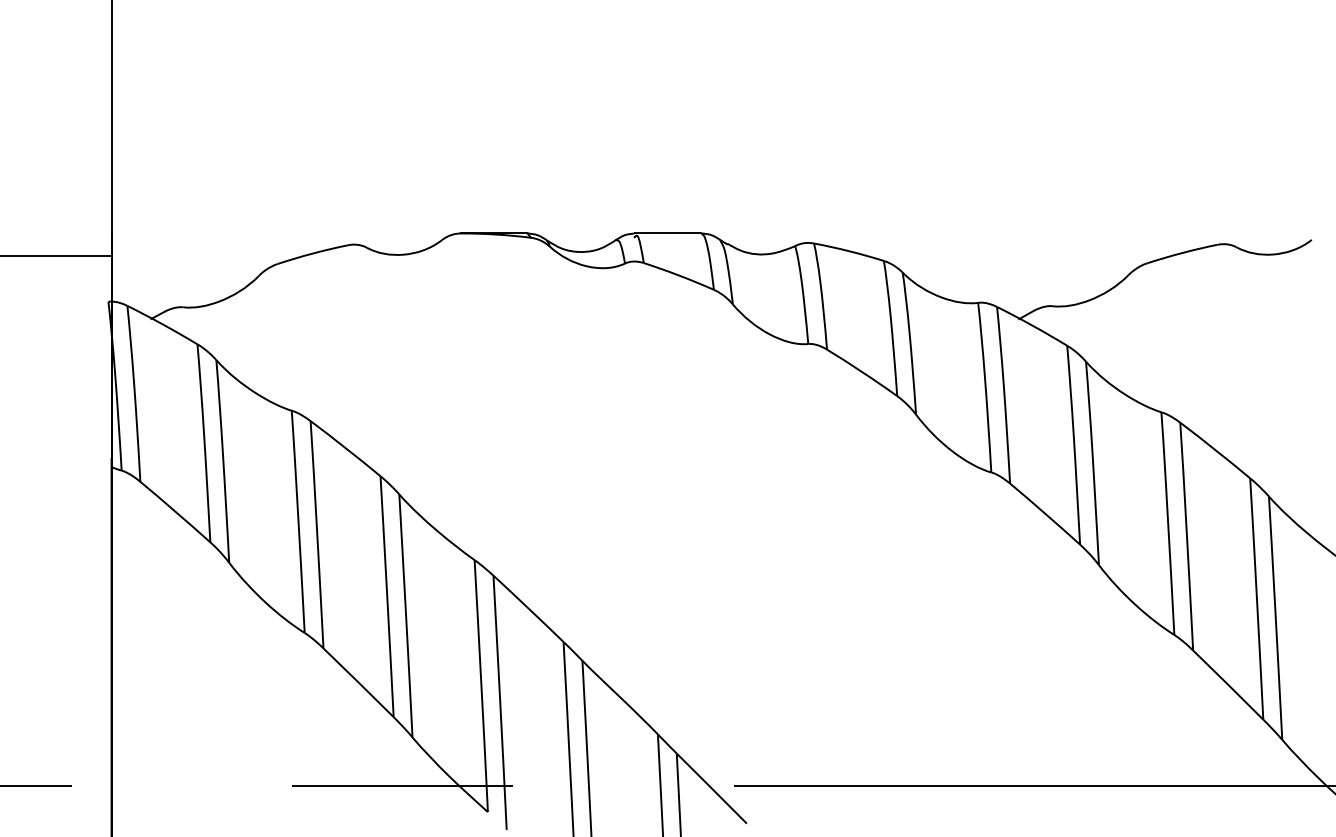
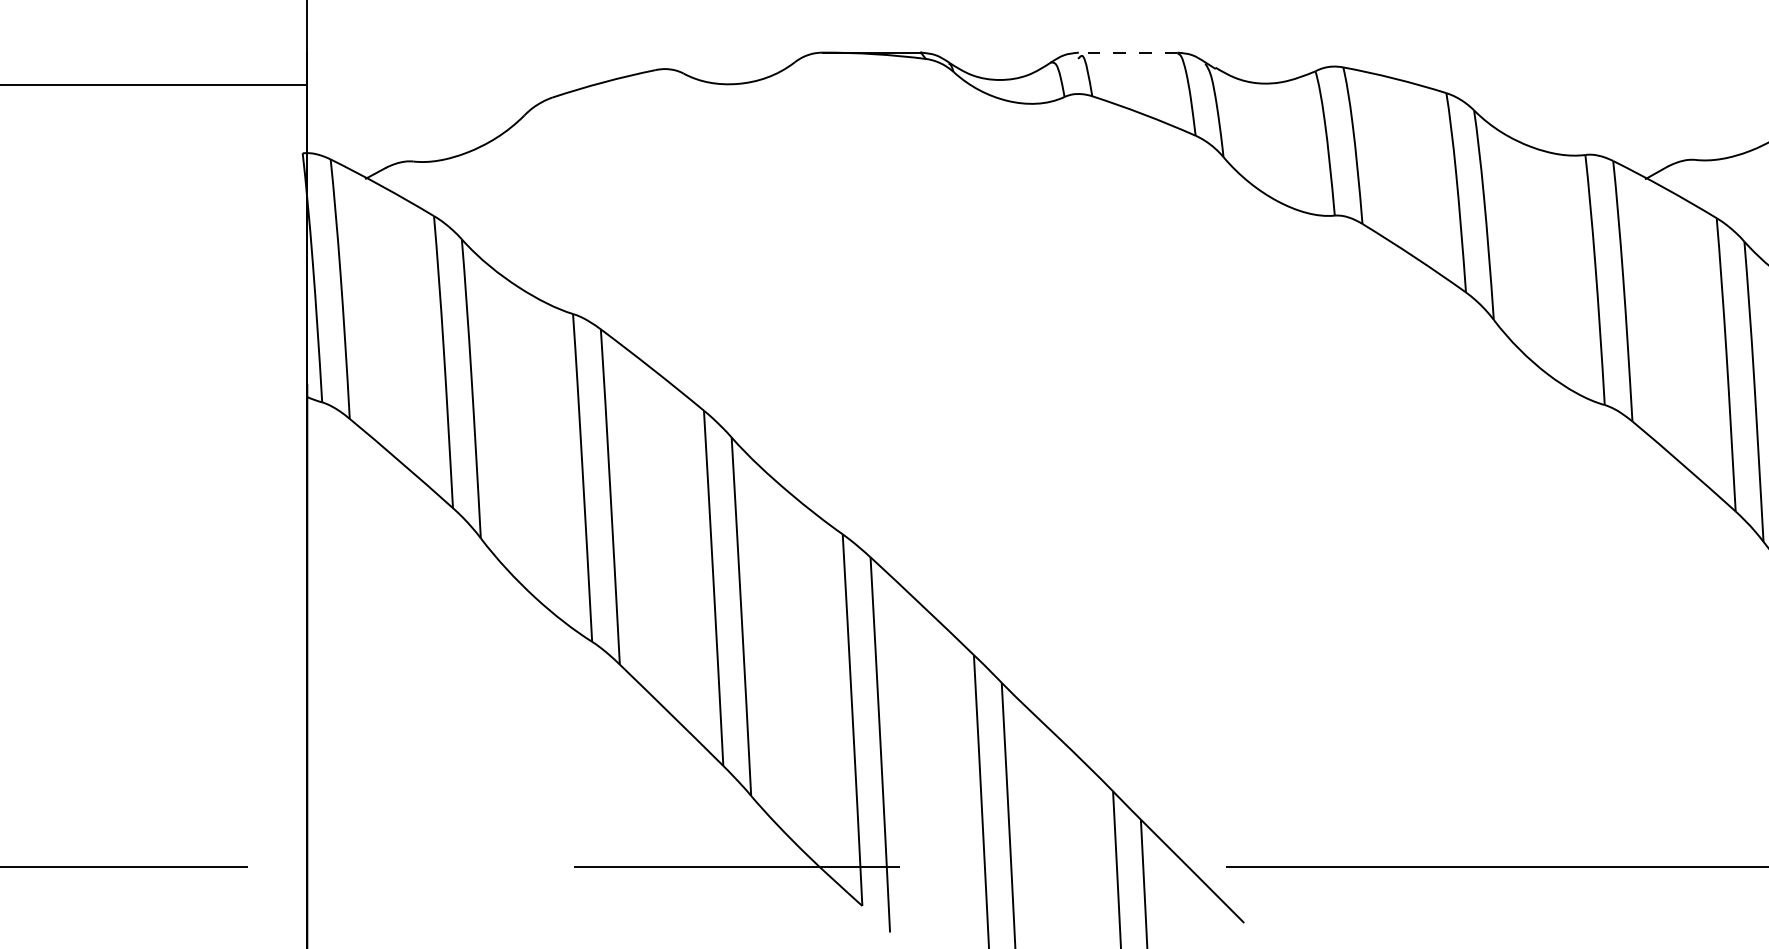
line: (667, 233) -> (1127, 52), solid -> dashed

